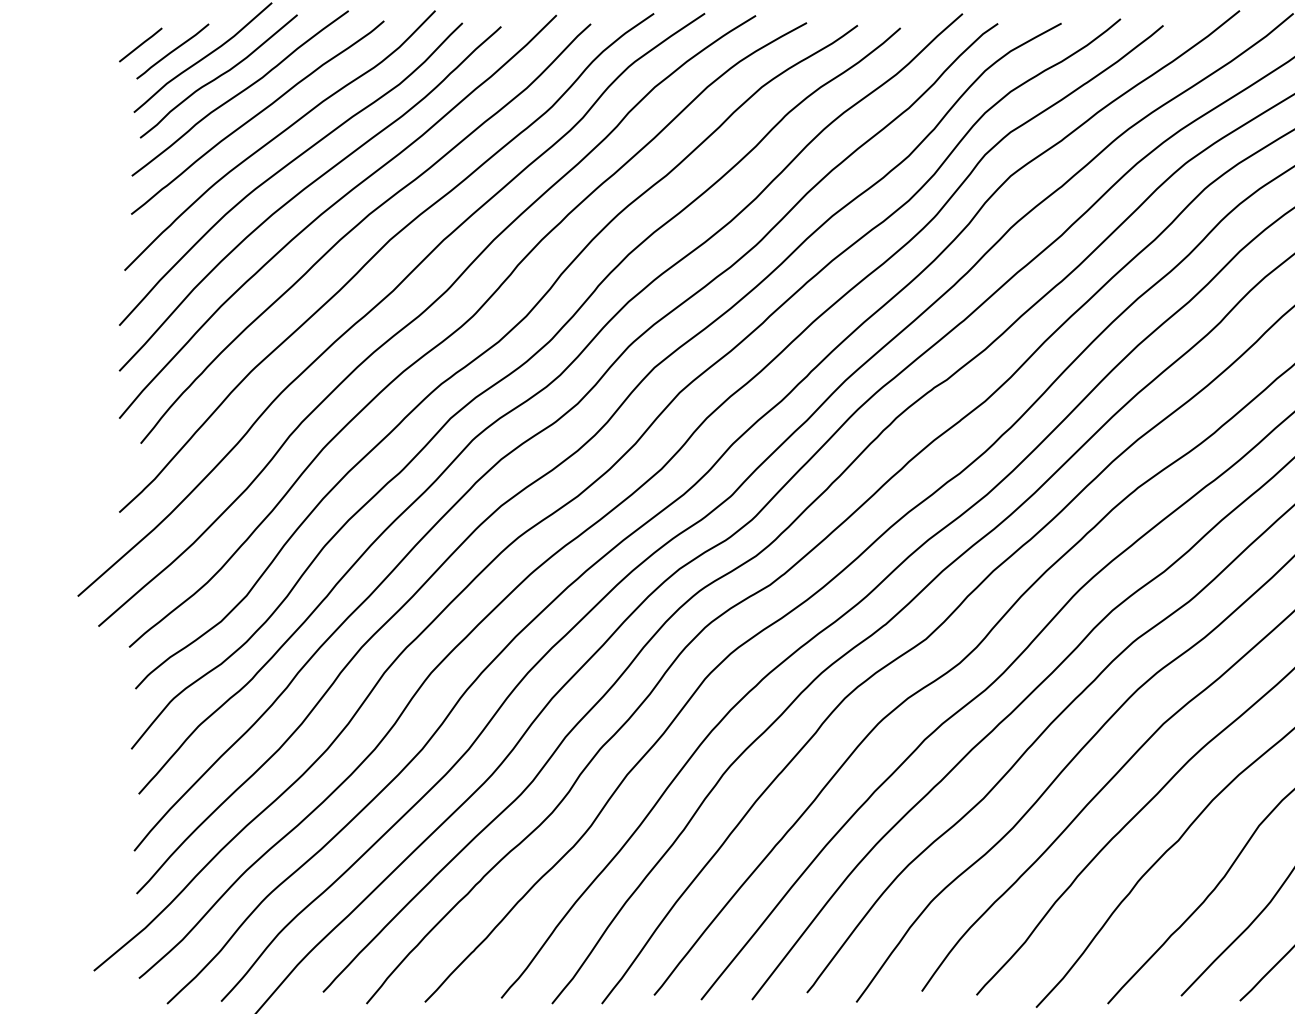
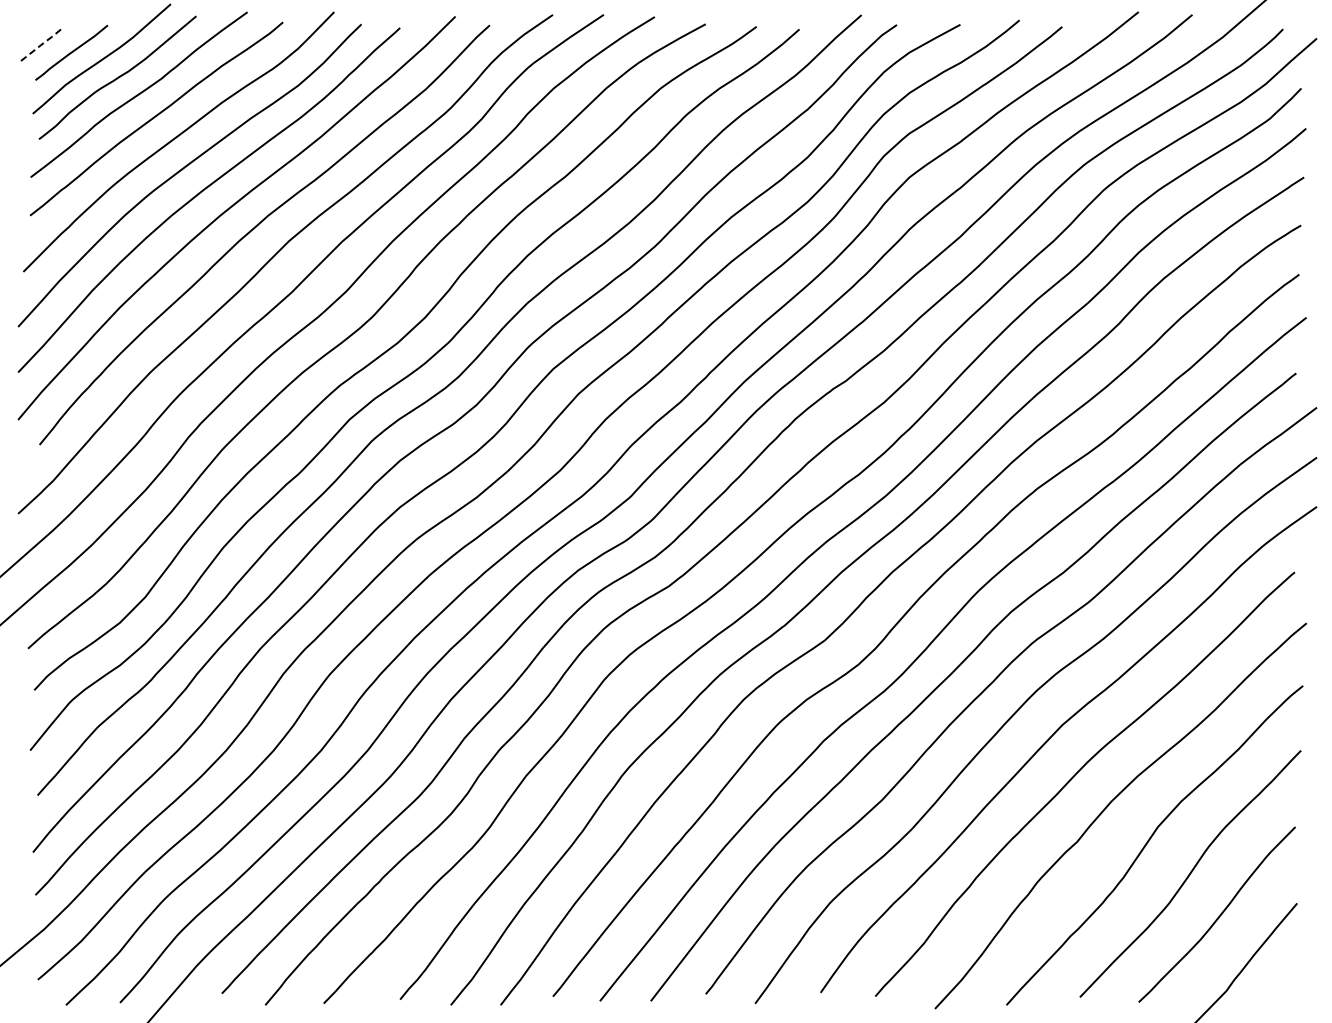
line: (141, 44) -> (40, 45), solid -> dashed

